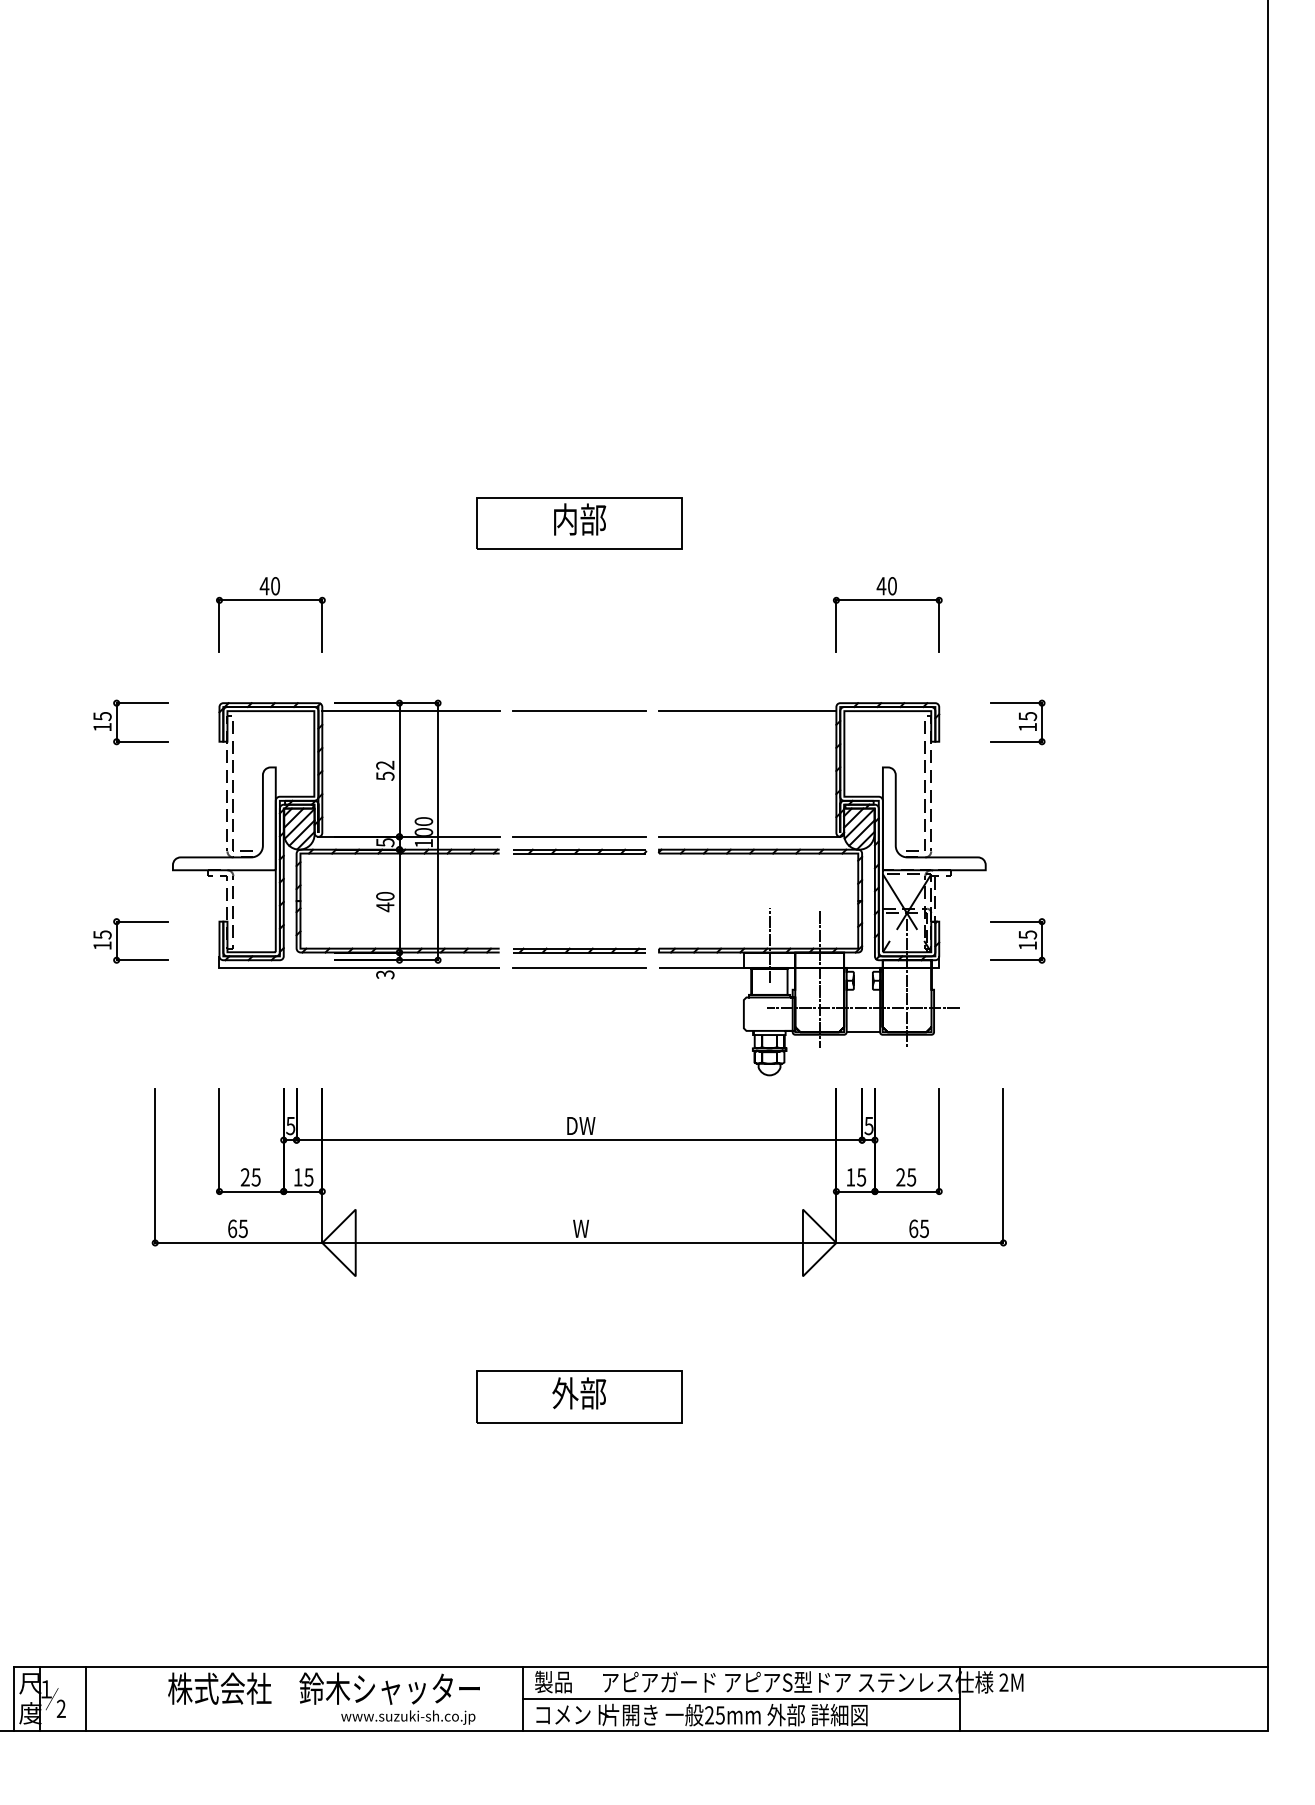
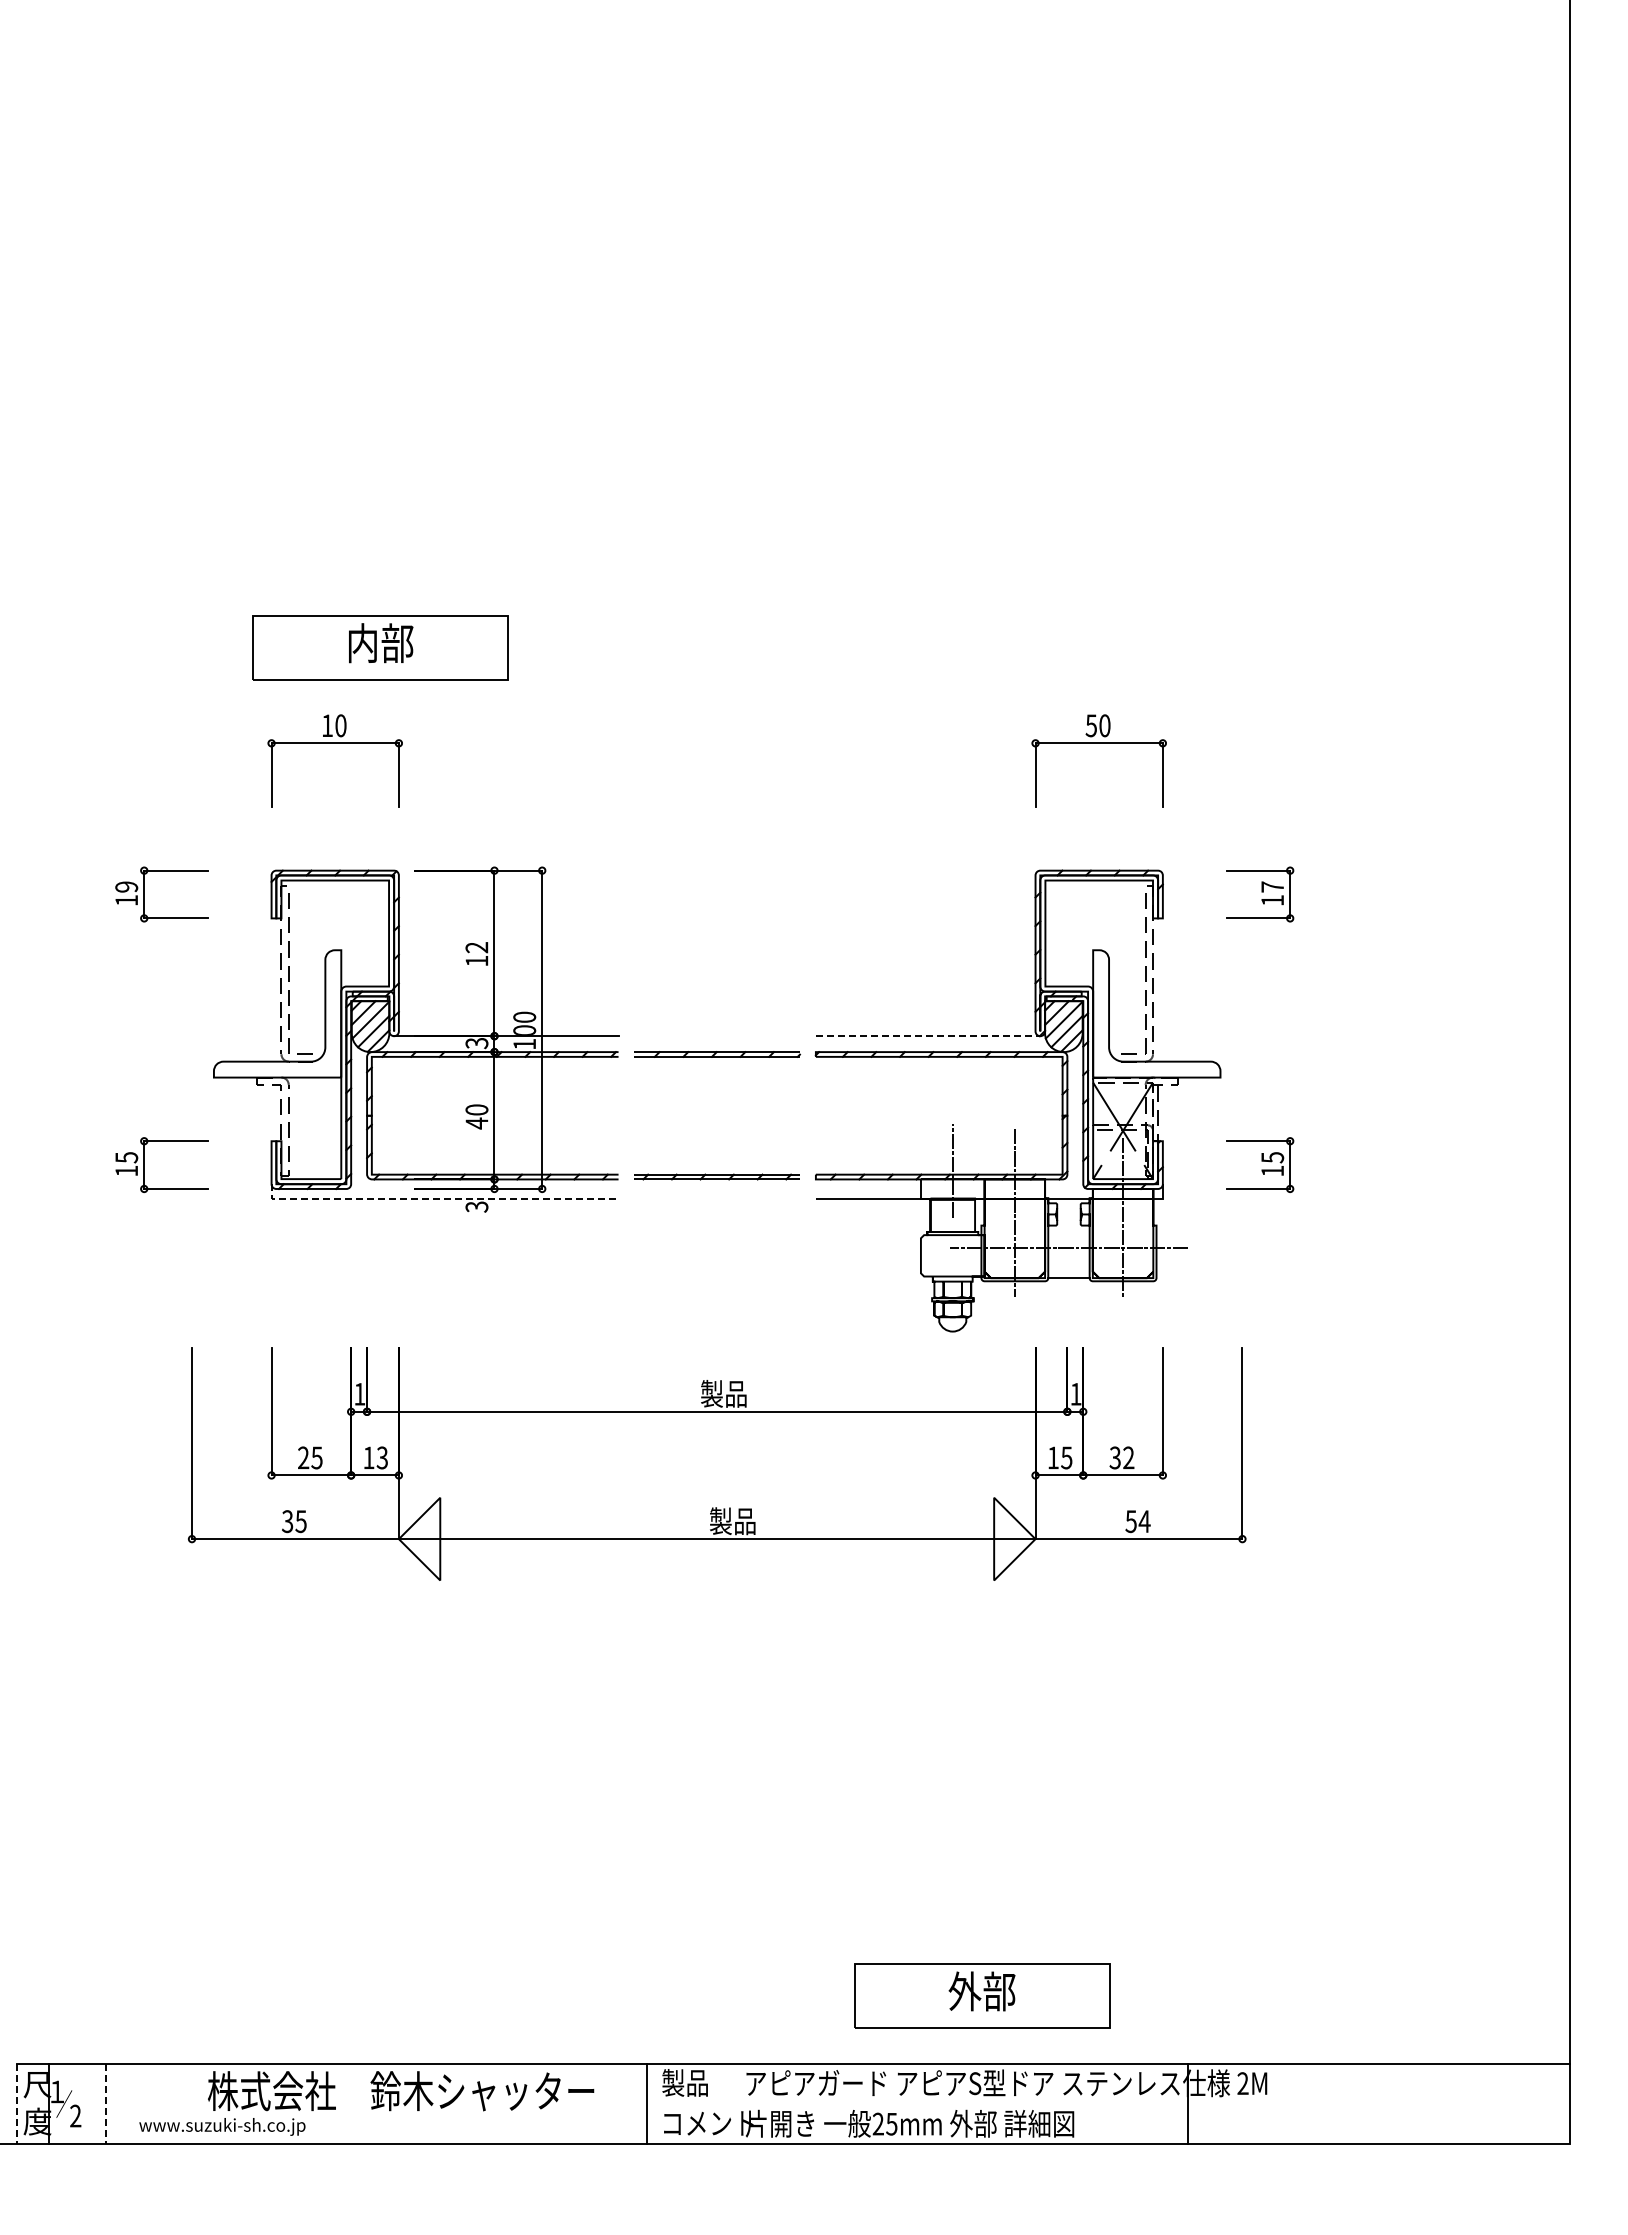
part: (579, 522) -> (380, 647), moved
text: (264, 585) -> (327, 725), 40 -> 10
text: (881, 585) -> (1091, 725), 40 -> 50
line: (410, 711) -> (508, 880), removed
line: (578, 711) -> (716, 880), removed
line: (747, 711) -> (925, 880), removed
text: (102, 715) -> (126, 886), 15 -> 19
text: (1027, 715) -> (1272, 886), 15 -> 17
text: (384, 775) -> (476, 960), 52 -> 12
line: (578, 837) -> (716, 1036), removed
line: (749, 837) -> (928, 1036), solid -> dashed
text: (384, 841) -> (476, 1042), 5 -> 3
line: (353, 967) -> (437, 1198), solid -> dashed
line: (578, 967) -> (716, 1198), removed
text: (584, 1125) -> (723, 1393), DW -> 製品
text: (290, 1126) -> (359, 1394), 5 -> 1
text: (868, 1126) -> (1075, 1394), 5 -> 1
text: (309, 1177) -> (382, 1457), 15 -> 13
text: (905, 1177) -> (1121, 1457), 25 -> 32
text: (232, 1228) -> (287, 1521), 65 -> 35
text: (591, 1228) -> (732, 1521), W -> 製品
text: (918, 1228) -> (1137, 1521), 65 -> 54
part: (579, 1396) -> (982, 1995), moved
line: (13, 1699) -> (16, 2104), solid -> dashed
line: (86, 1699) -> (106, 2104), solid -> dashed
line: (741, 1699) -> (917, 2104), removed
text: (408, 1717) -> (222, 2126), moved

